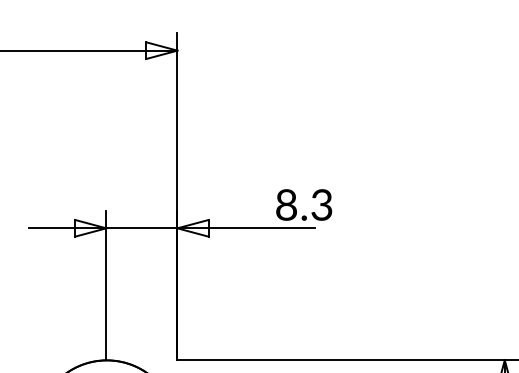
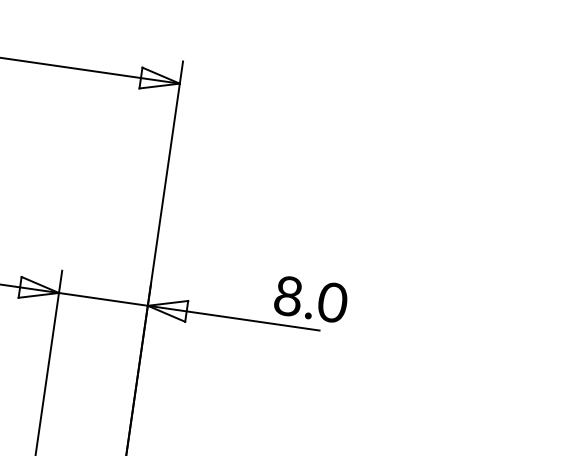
text: (321, 204) -> (332, 301), 8.3 -> 8.0

